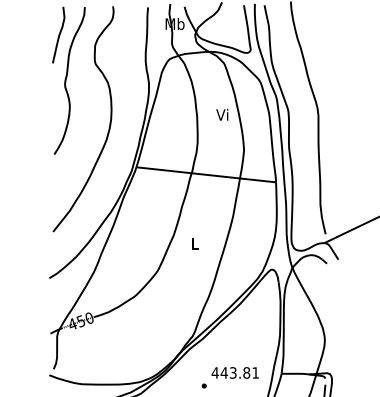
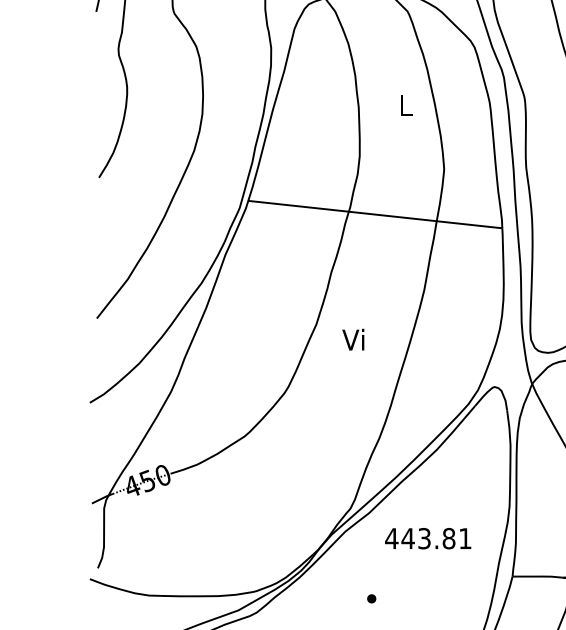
text: (222, 114) -> (404, 104), Vi -> L
text: (194, 243) -> (353, 339), L -> Vi
text: (234, 372) -> (426, 537), moved

